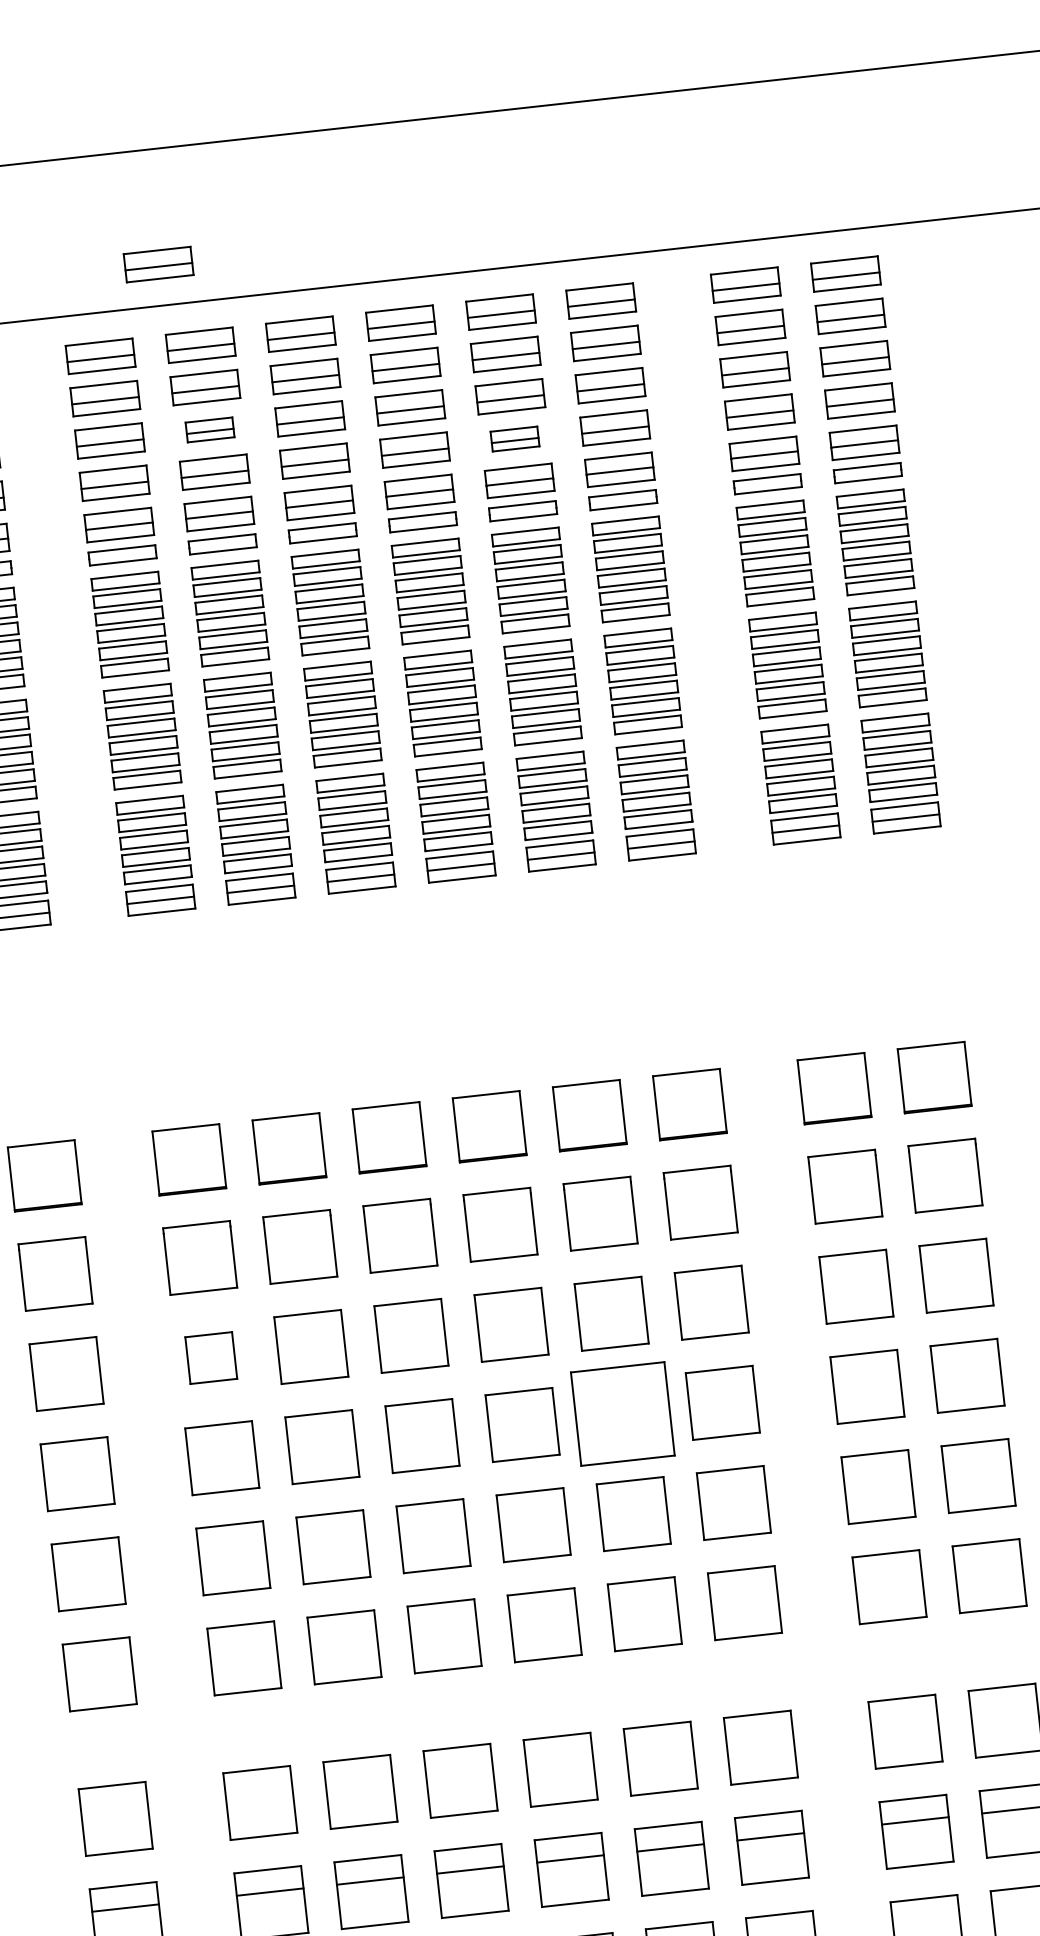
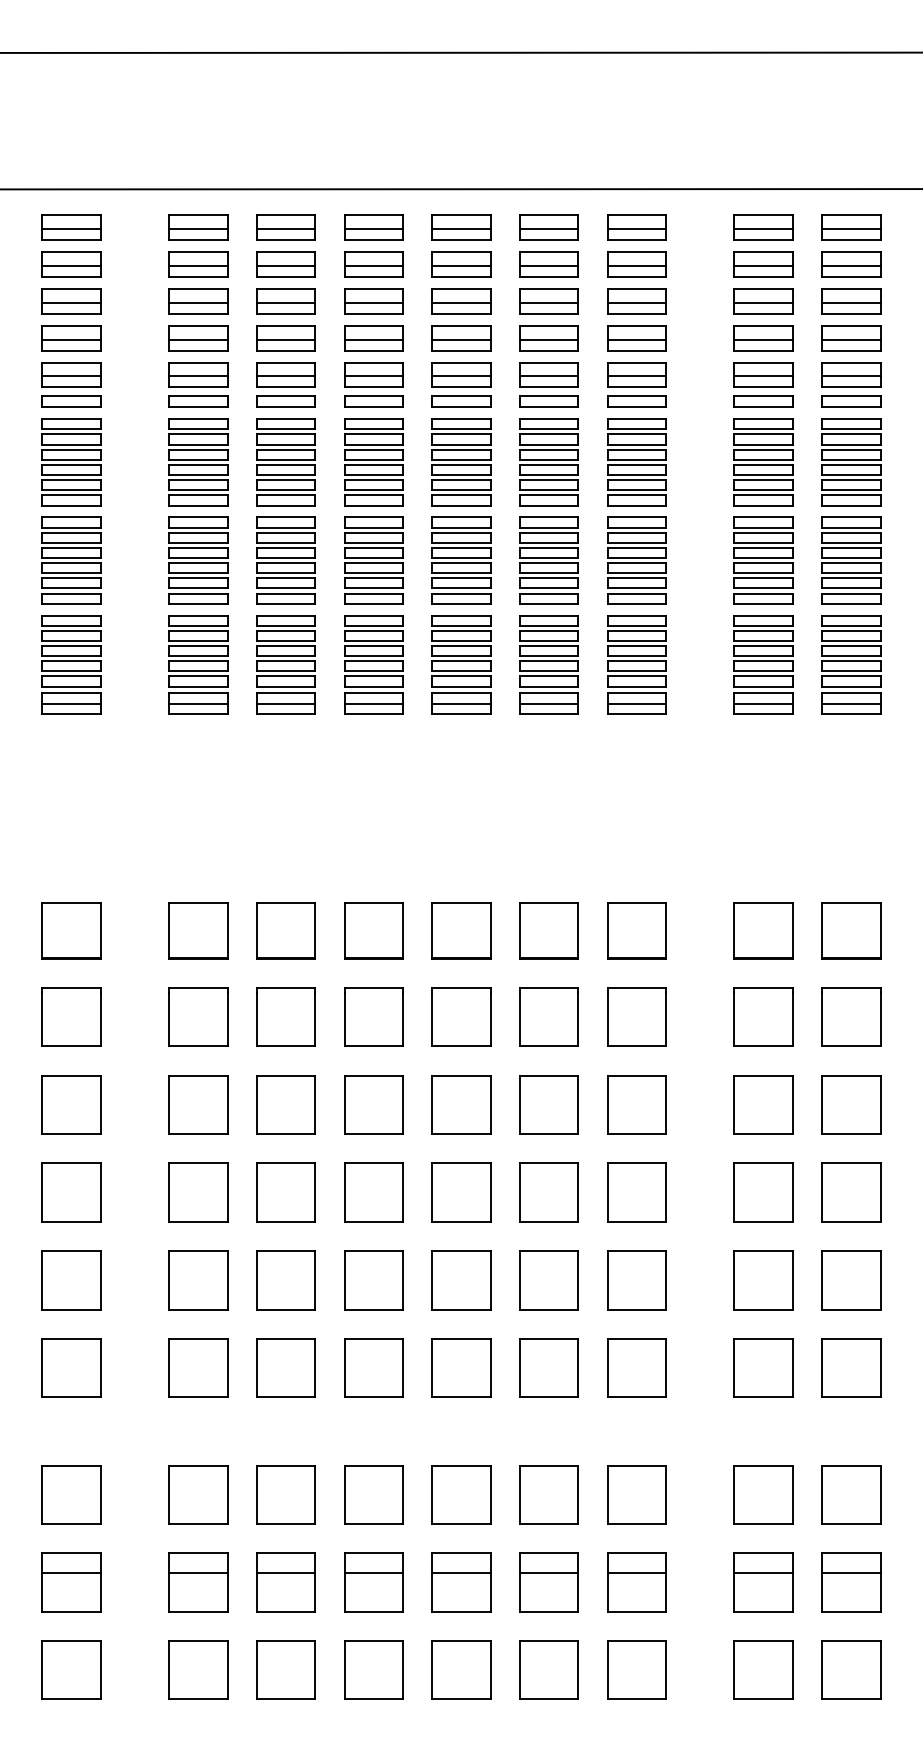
part: (158, 264) -> (257, 153), removed
part: (209, 430) -> (285, 301), size x1.43
part: (514, 439) -> (548, 338), size x1.43
part: (211, 1357) -> (198, 1104), size x1.43
part: (621, 1413) -> (548, 1192), size x0.71

